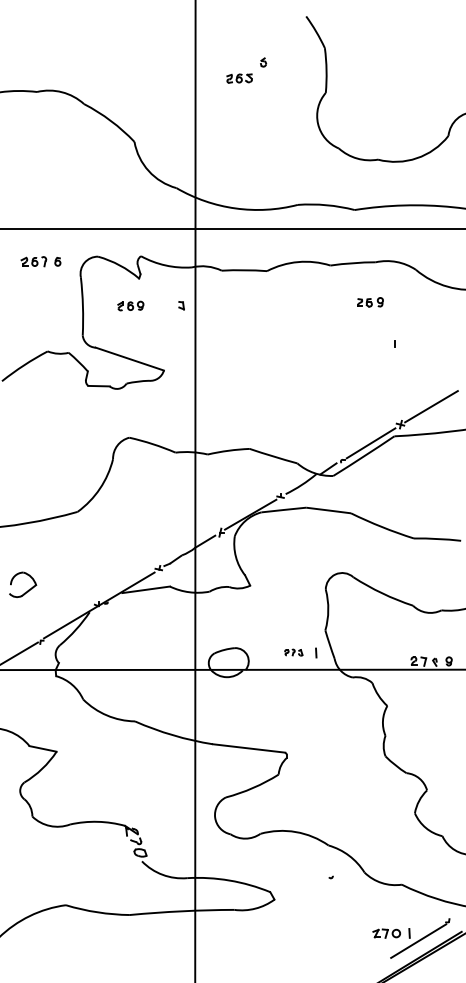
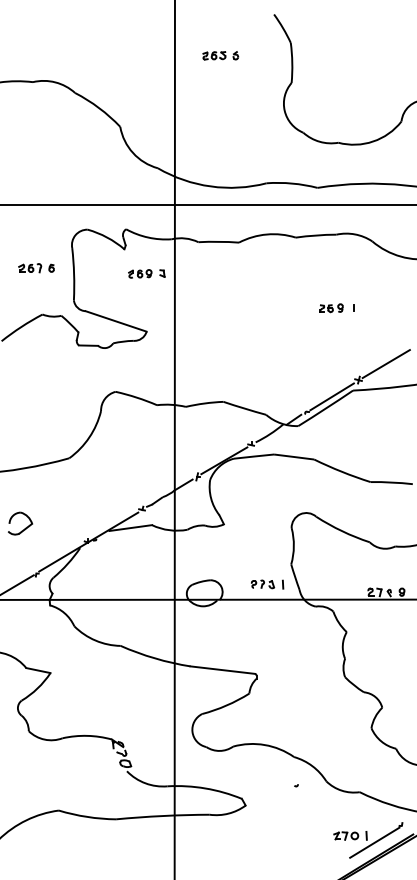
part: (239, 78) -> (214, 55), moved
part: (40, 261) -> (36, 268), moved
part: (370, 302) -> (331, 308), moved
part: (130, 305) -> (139, 273), moved
part: (293, 652) -> (262, 584), size x1.43

